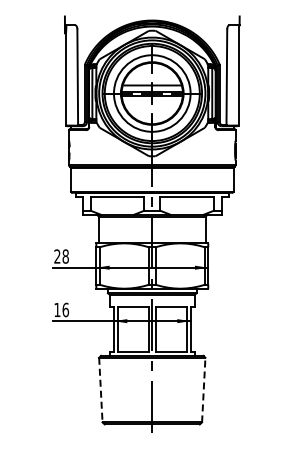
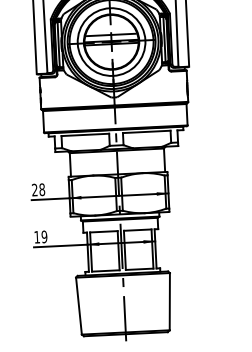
text: (65, 309) -> (44, 236), 16 -> 19
line: (203, 389) -> (169, 301), dashed -> solid
line: (100, 390) -> (78, 306), dashed -> solid

